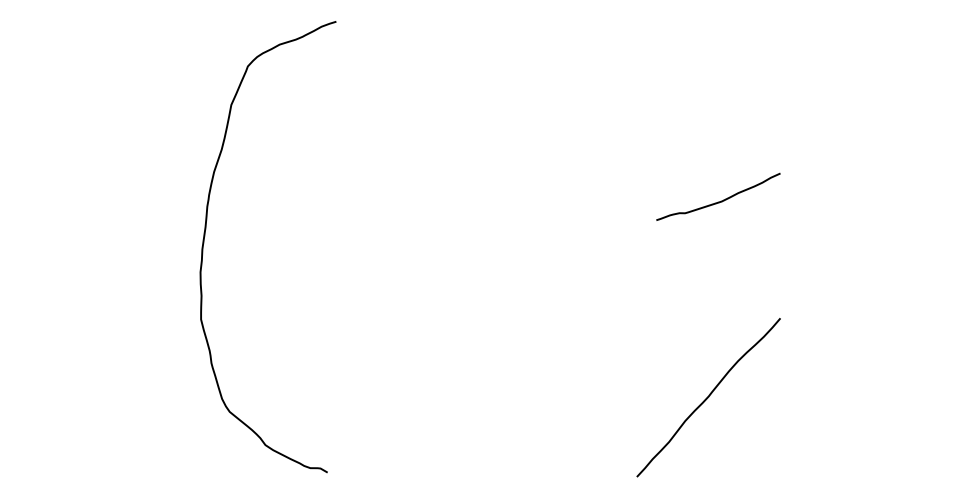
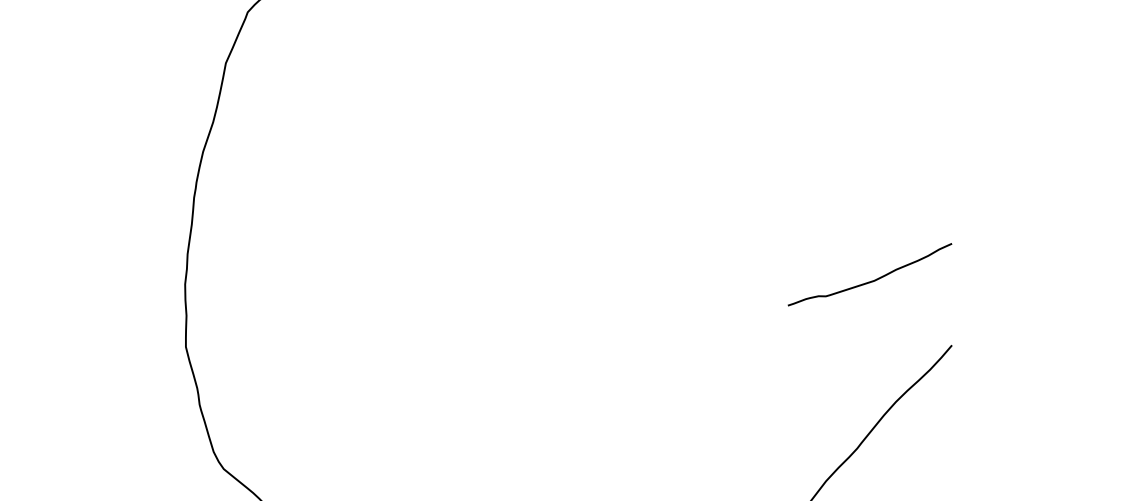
curve: (721, 200) -> (874, 279), moved

